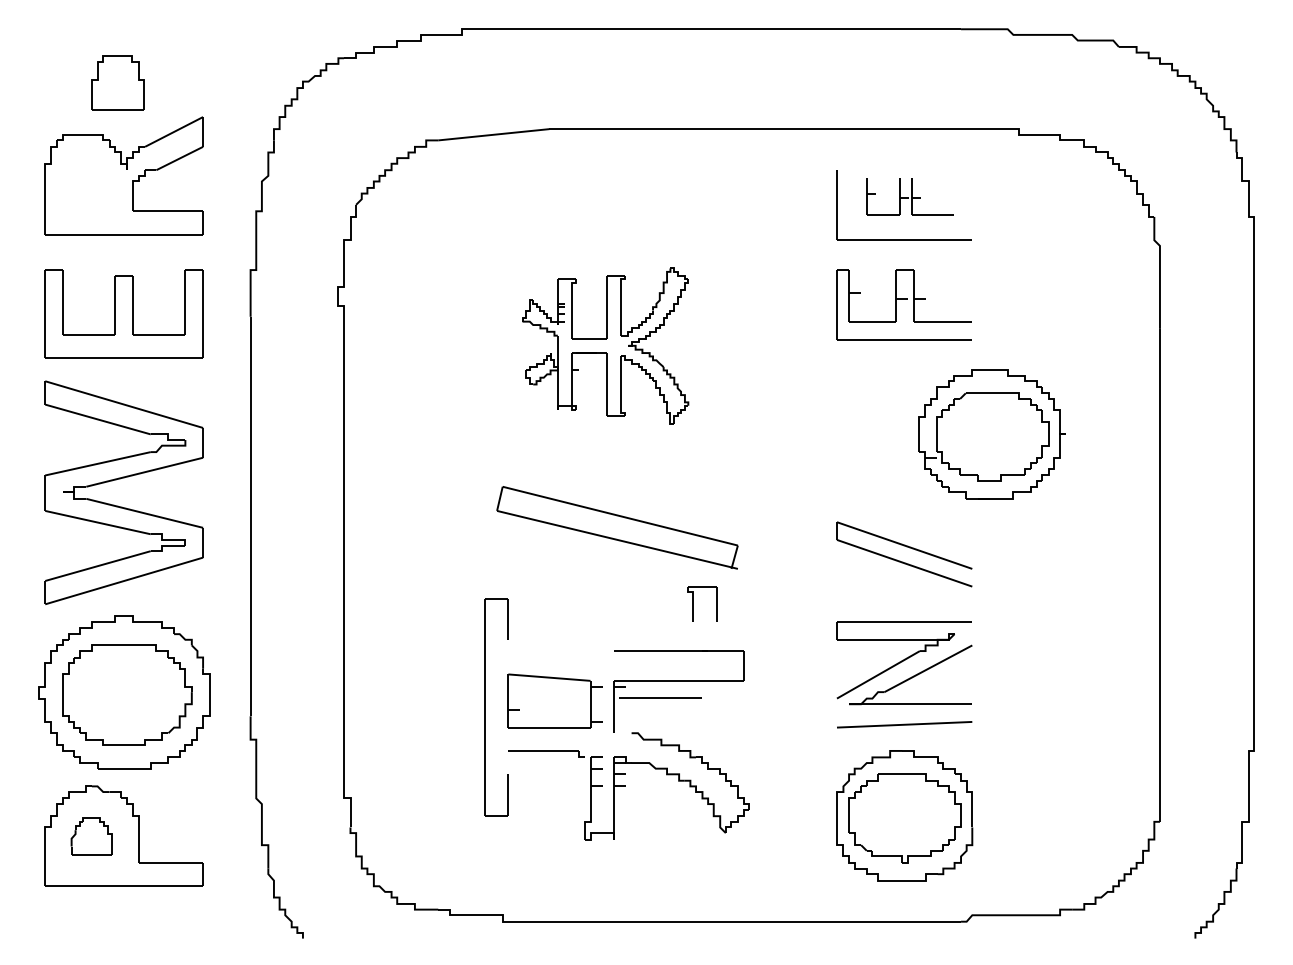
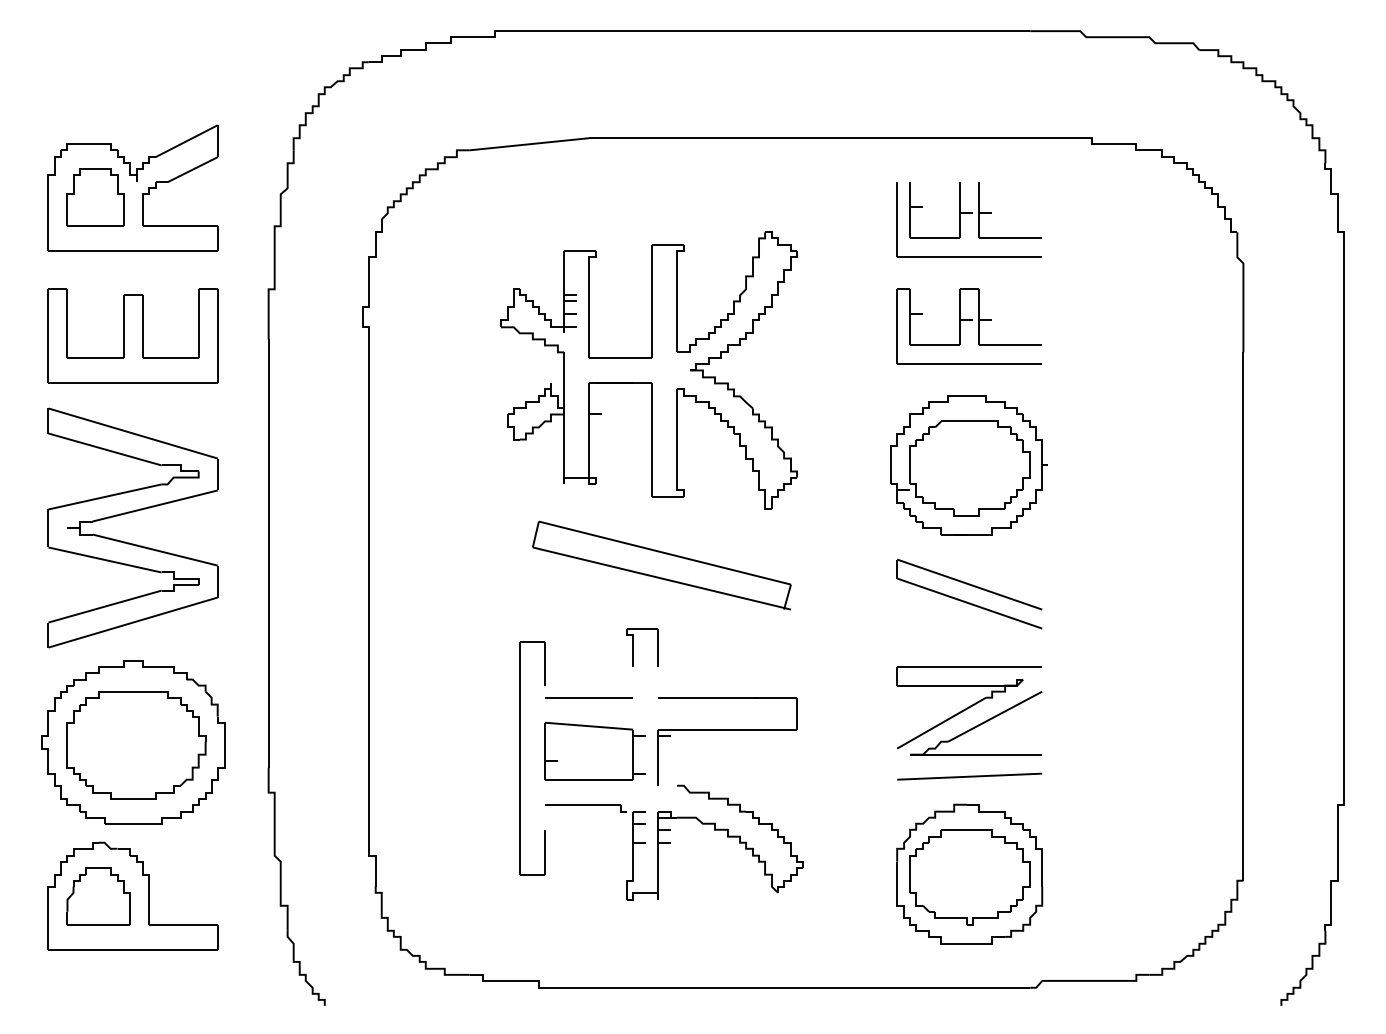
part: (118, 82) -> (95, 197), moved
part: (910, 196) -> (975, 210), size x1.43
part: (604, 345) -> (648, 370), size x1.67
part: (991, 434) -> (968, 465), moved
part: (693, 604) -> (633, 647), moved
line: (660, 697) -> (588, 697), moved
part: (91, 836) -> (98, 896), size x1.43

